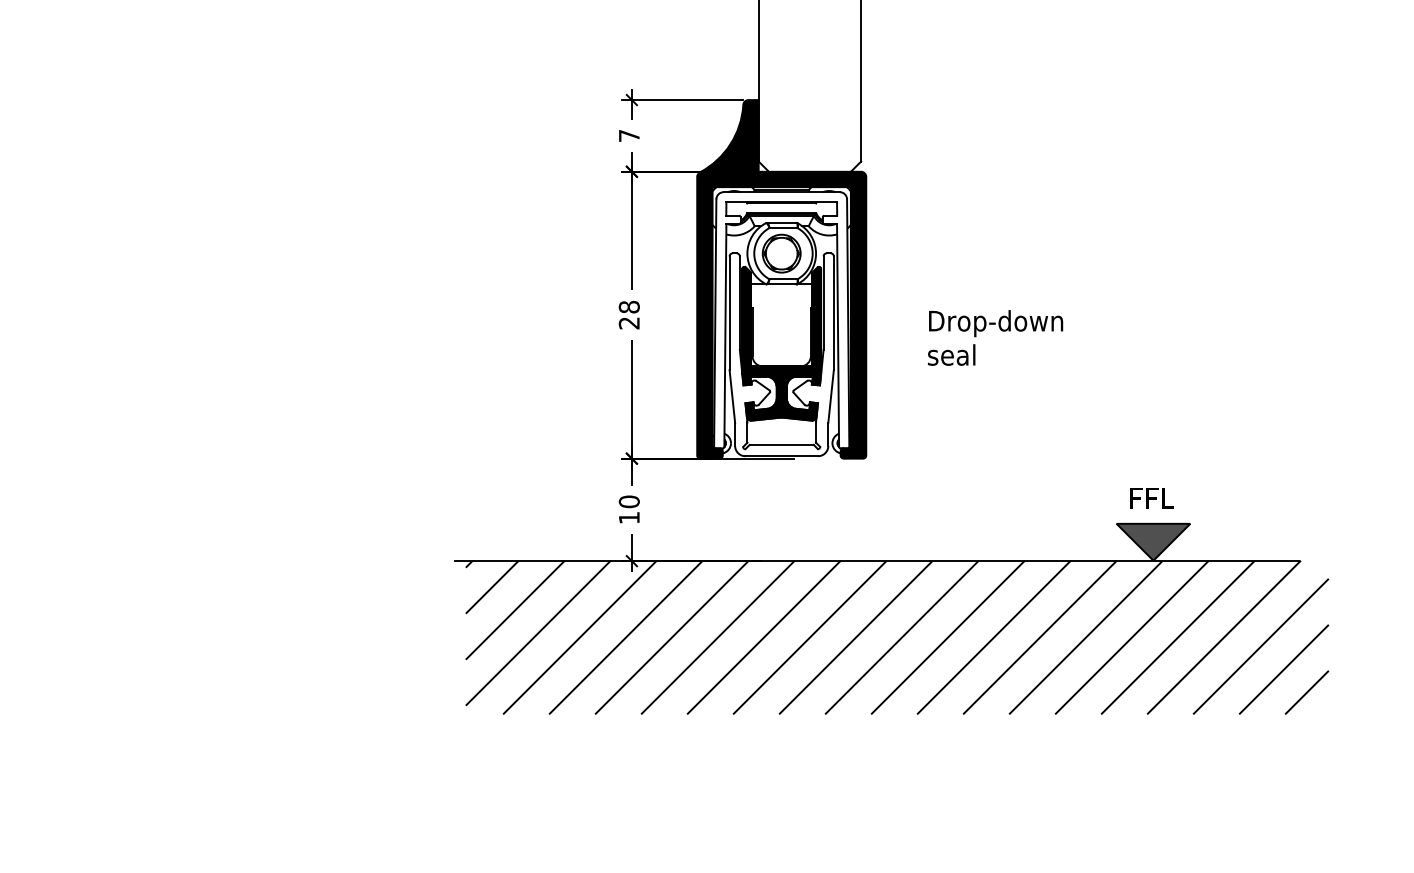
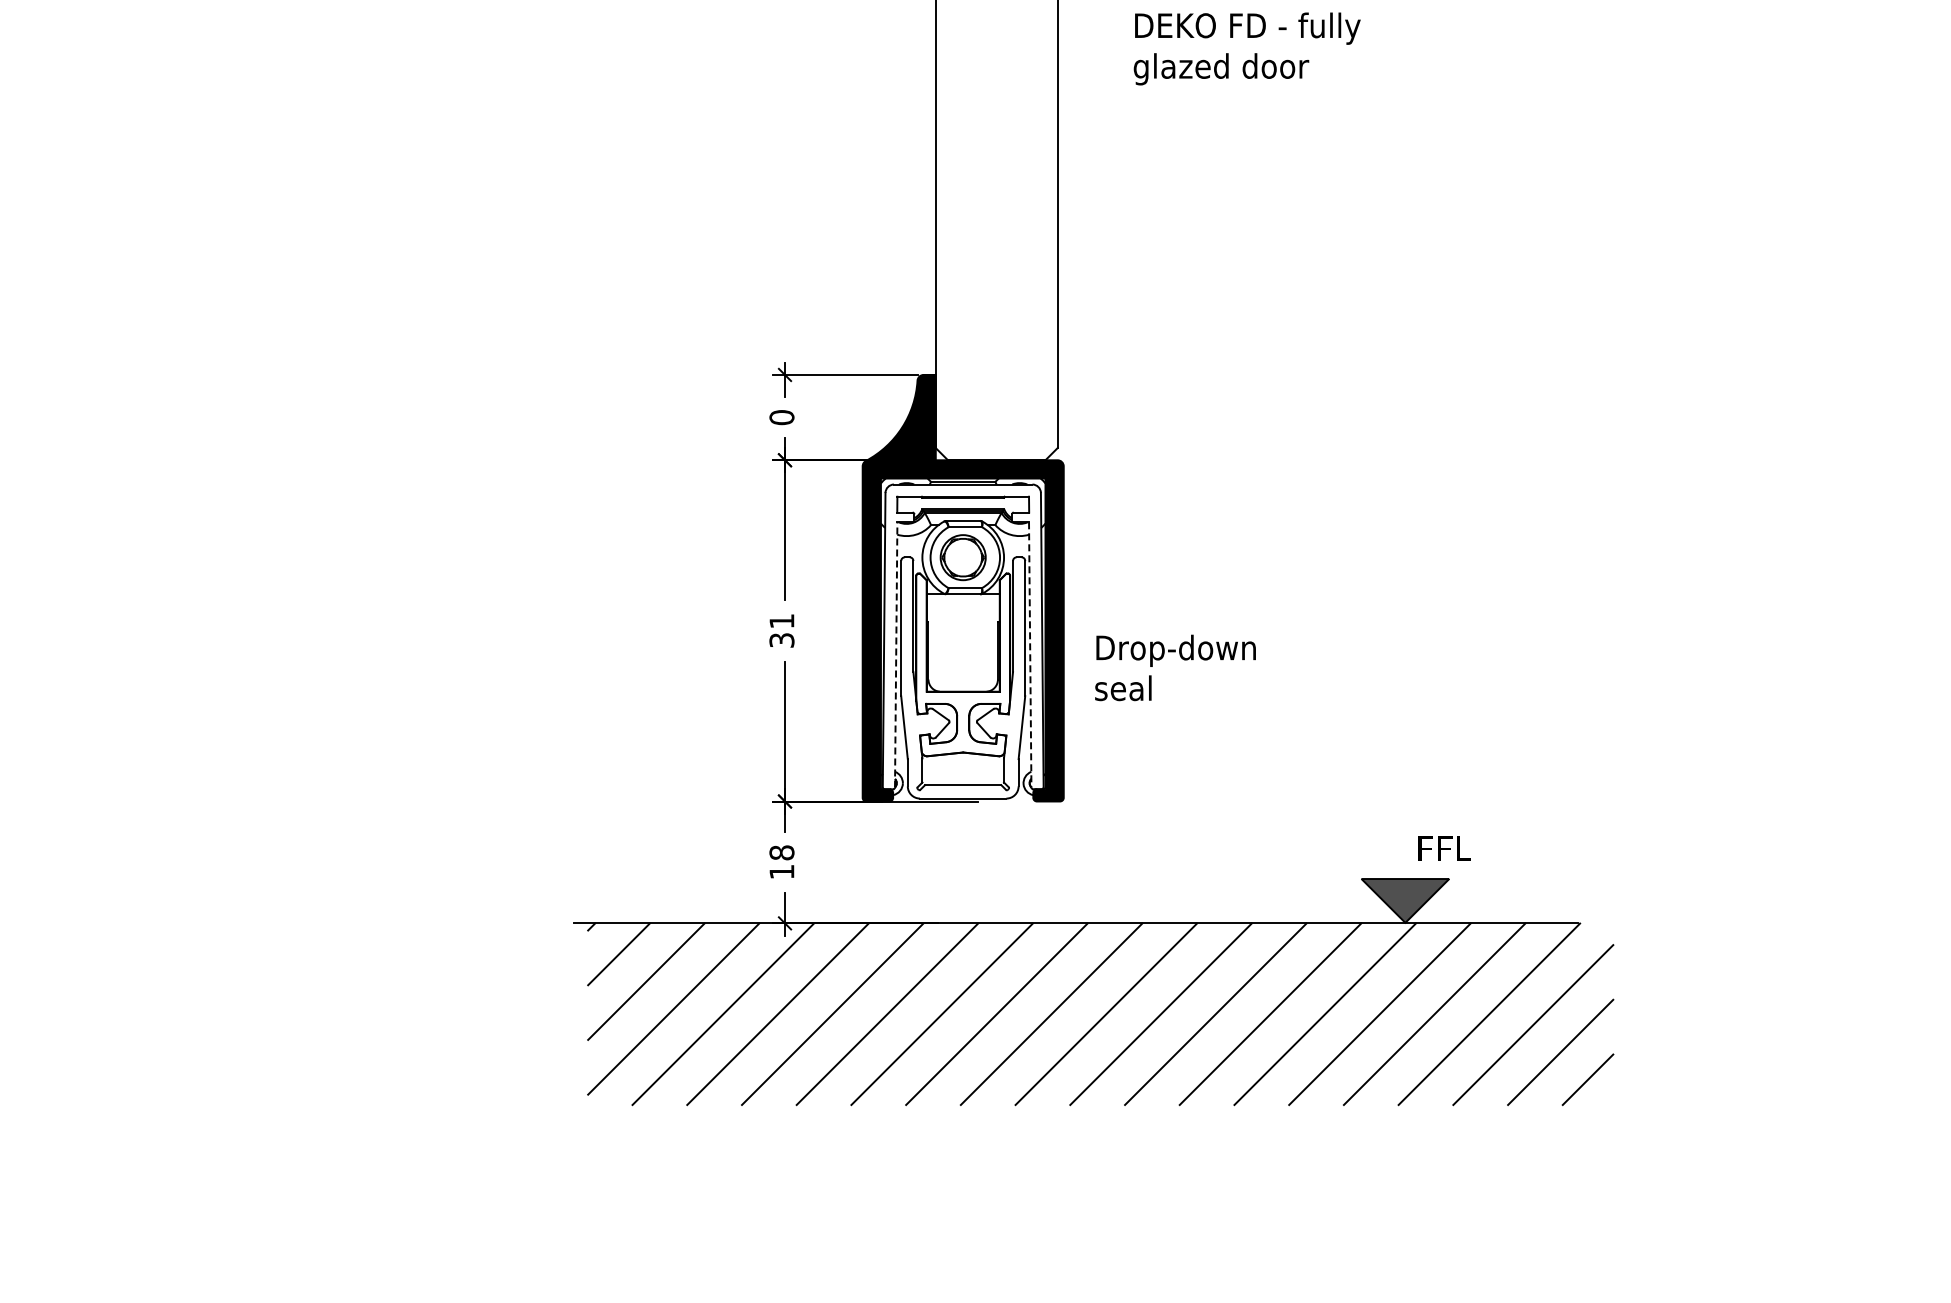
text: (628, 135) -> (781, 417), 7 -> 0
text: (628, 314) -> (781, 630), 28 -> 31
line: (725, 335) -> (896, 654), solid -> dashed
line: (838, 335) -> (1030, 654), solid -> dashed
text: (995, 337) -> (1175, 667), moved
fill: (781, 343) -> (963, 664), removed
text: (1151, 498) -> (1444, 848), moved
text: (628, 501) -> (781, 852), 10 -> 18

